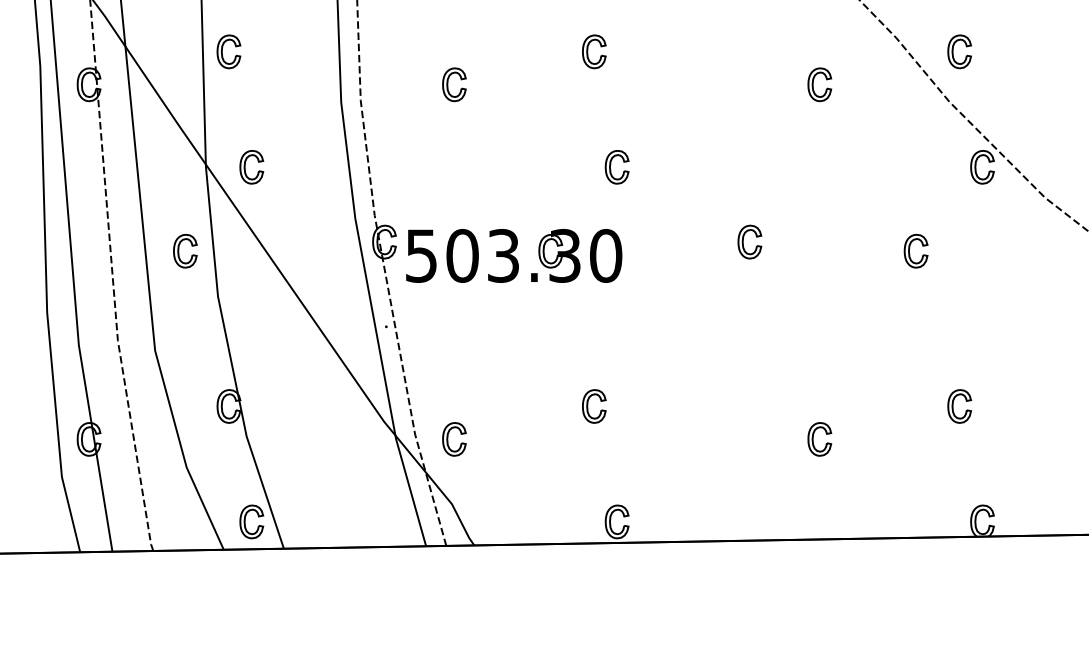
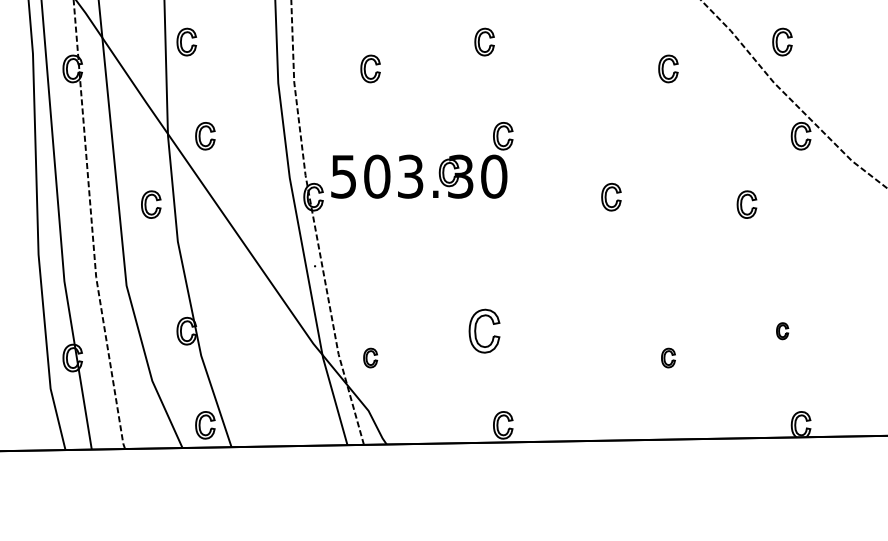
part: (514, 255) -> (419, 176), moved
part: (594, 406) -> (484, 331), size x1.6
part: (959, 406) -> (782, 331), size x0.6
part: (454, 439) -> (370, 358), size x0.7
part: (819, 439) -> (668, 358), size x0.7

